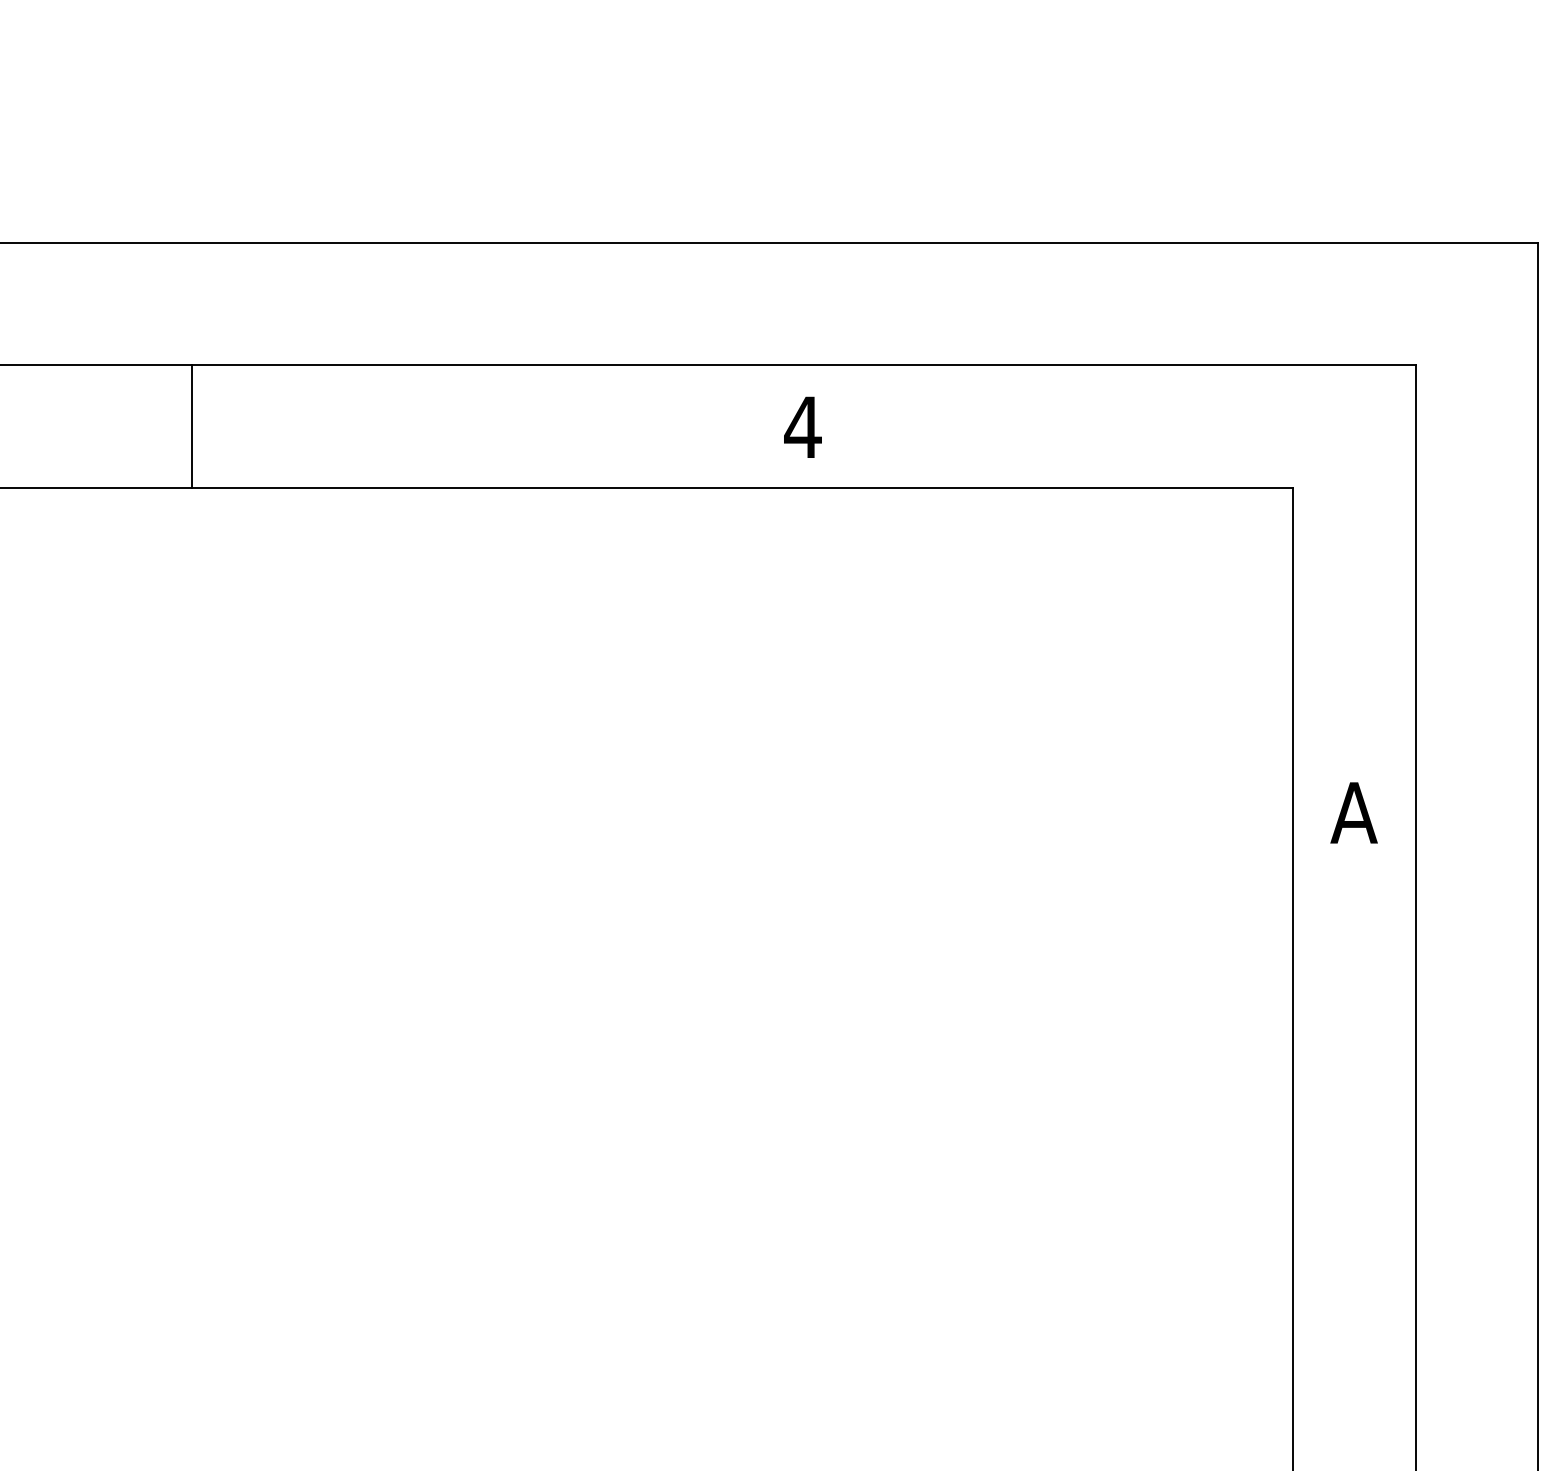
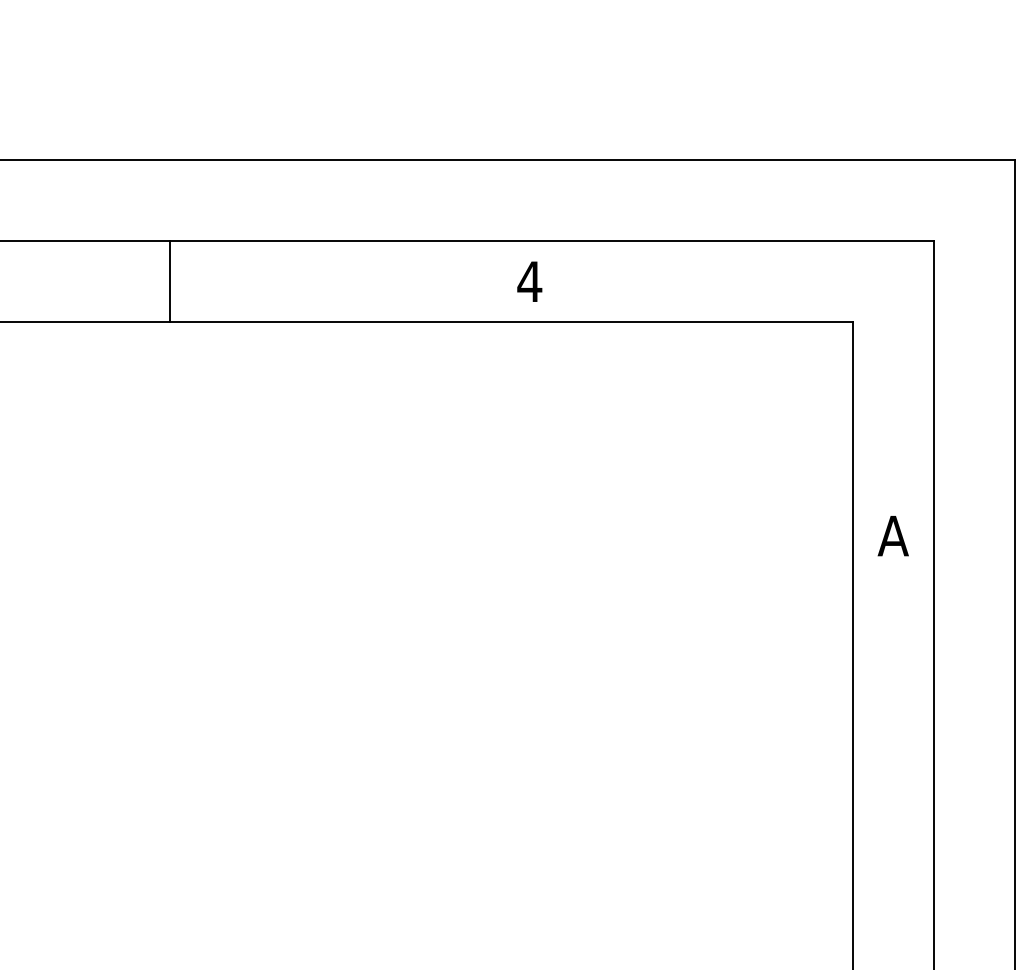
line: (191, 425) -> (169, 280), moved

